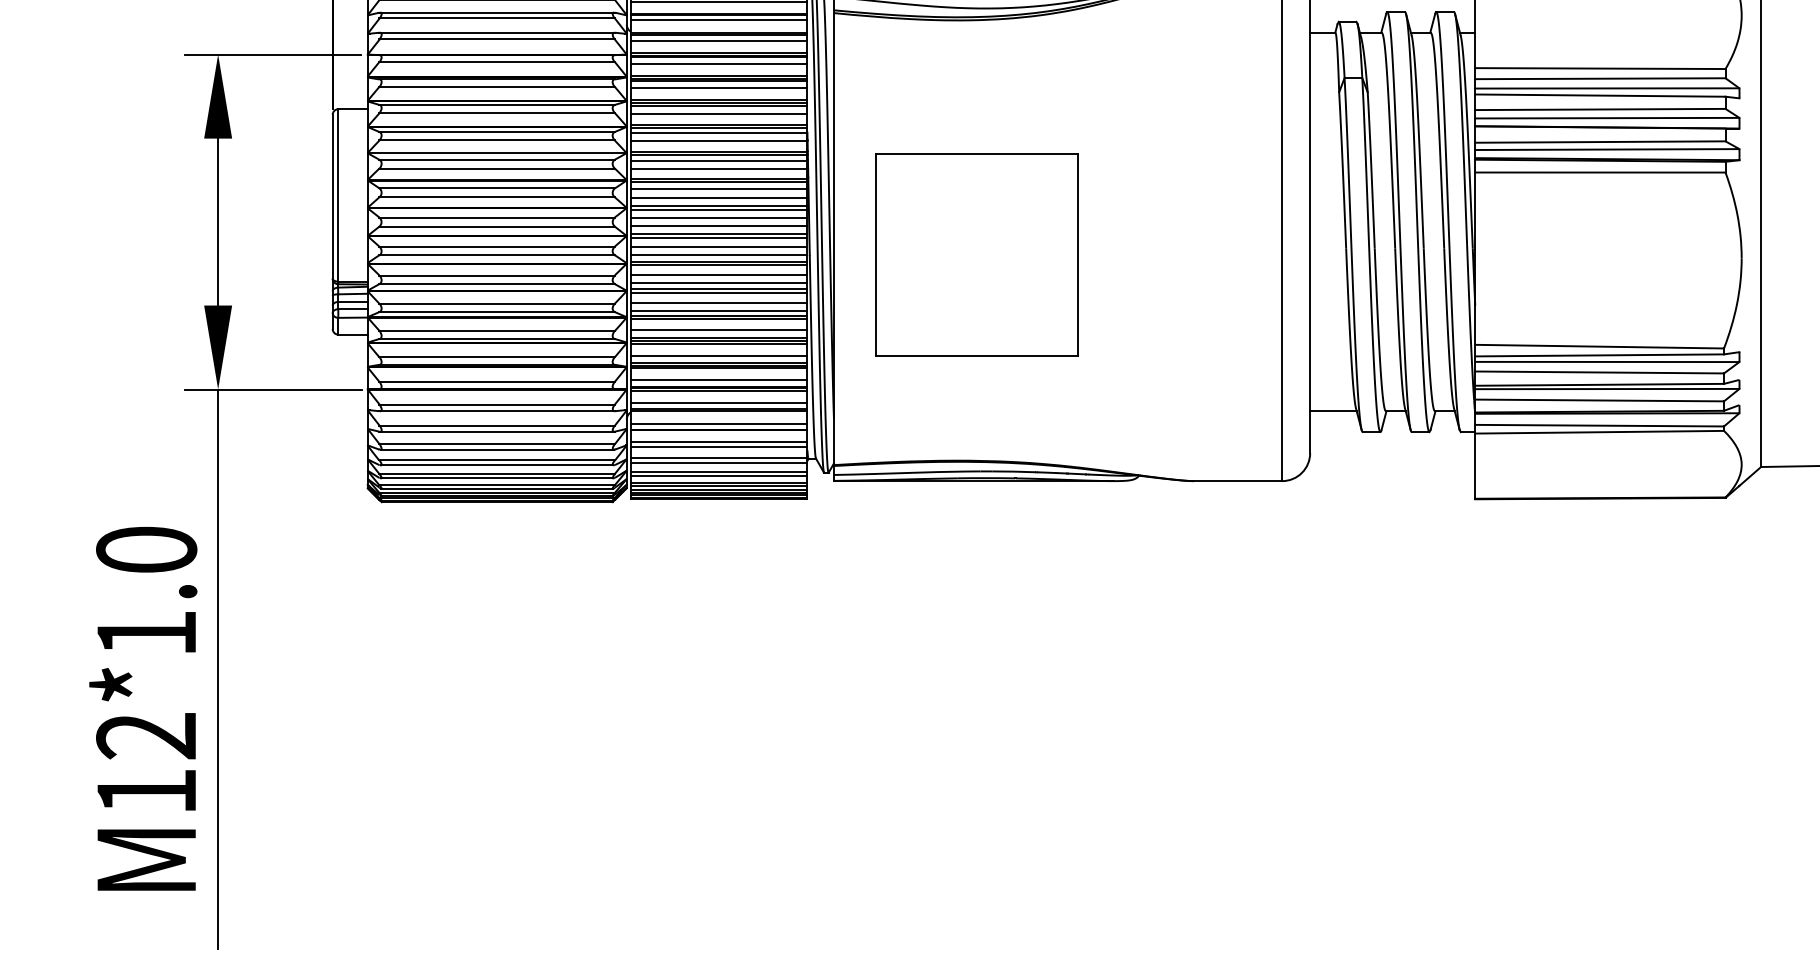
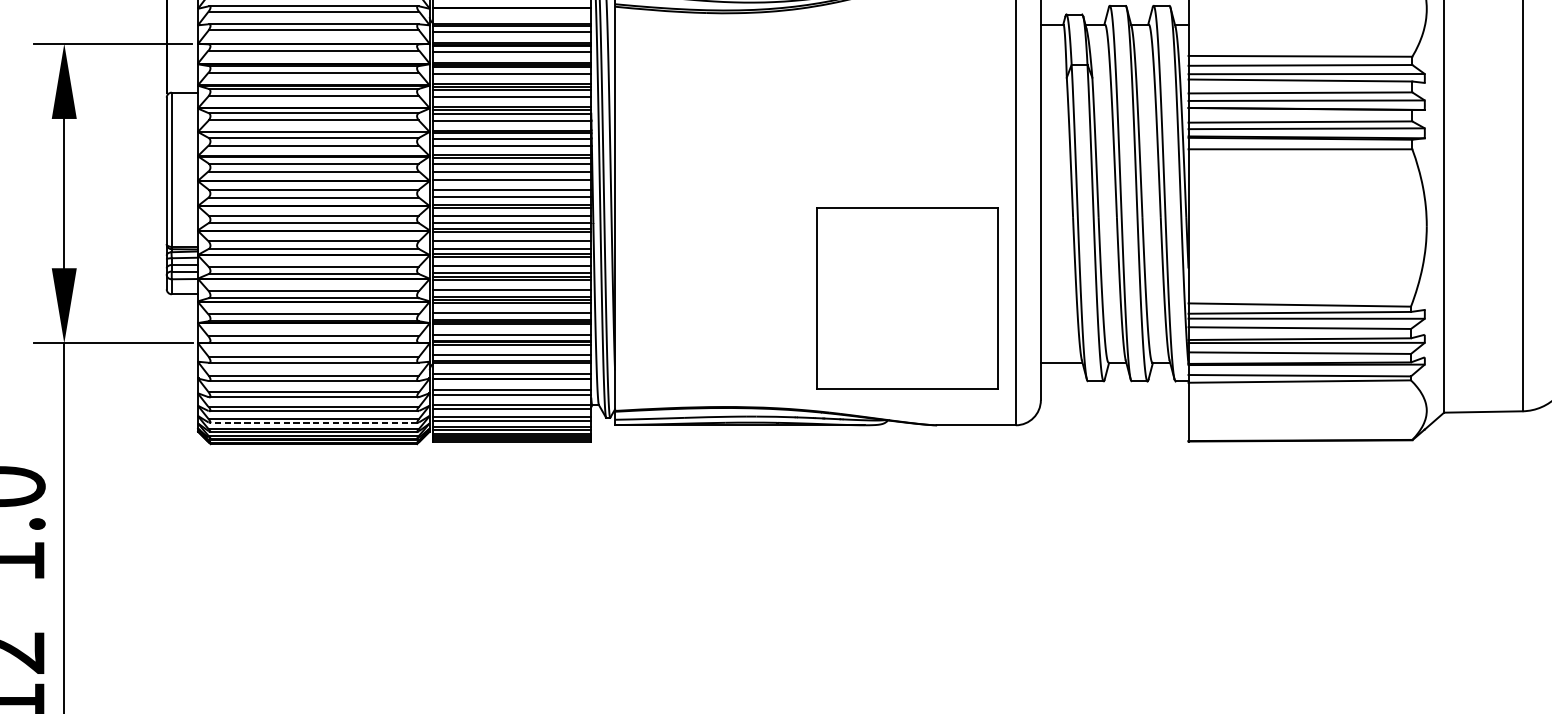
line: (718, 20) -> (511, 13), removed
line: (718, 209) -> (511, 182), removed
part: (976, 254) -> (907, 297), moved
line: (496, 478) -> (313, 422), solid -> dashed

